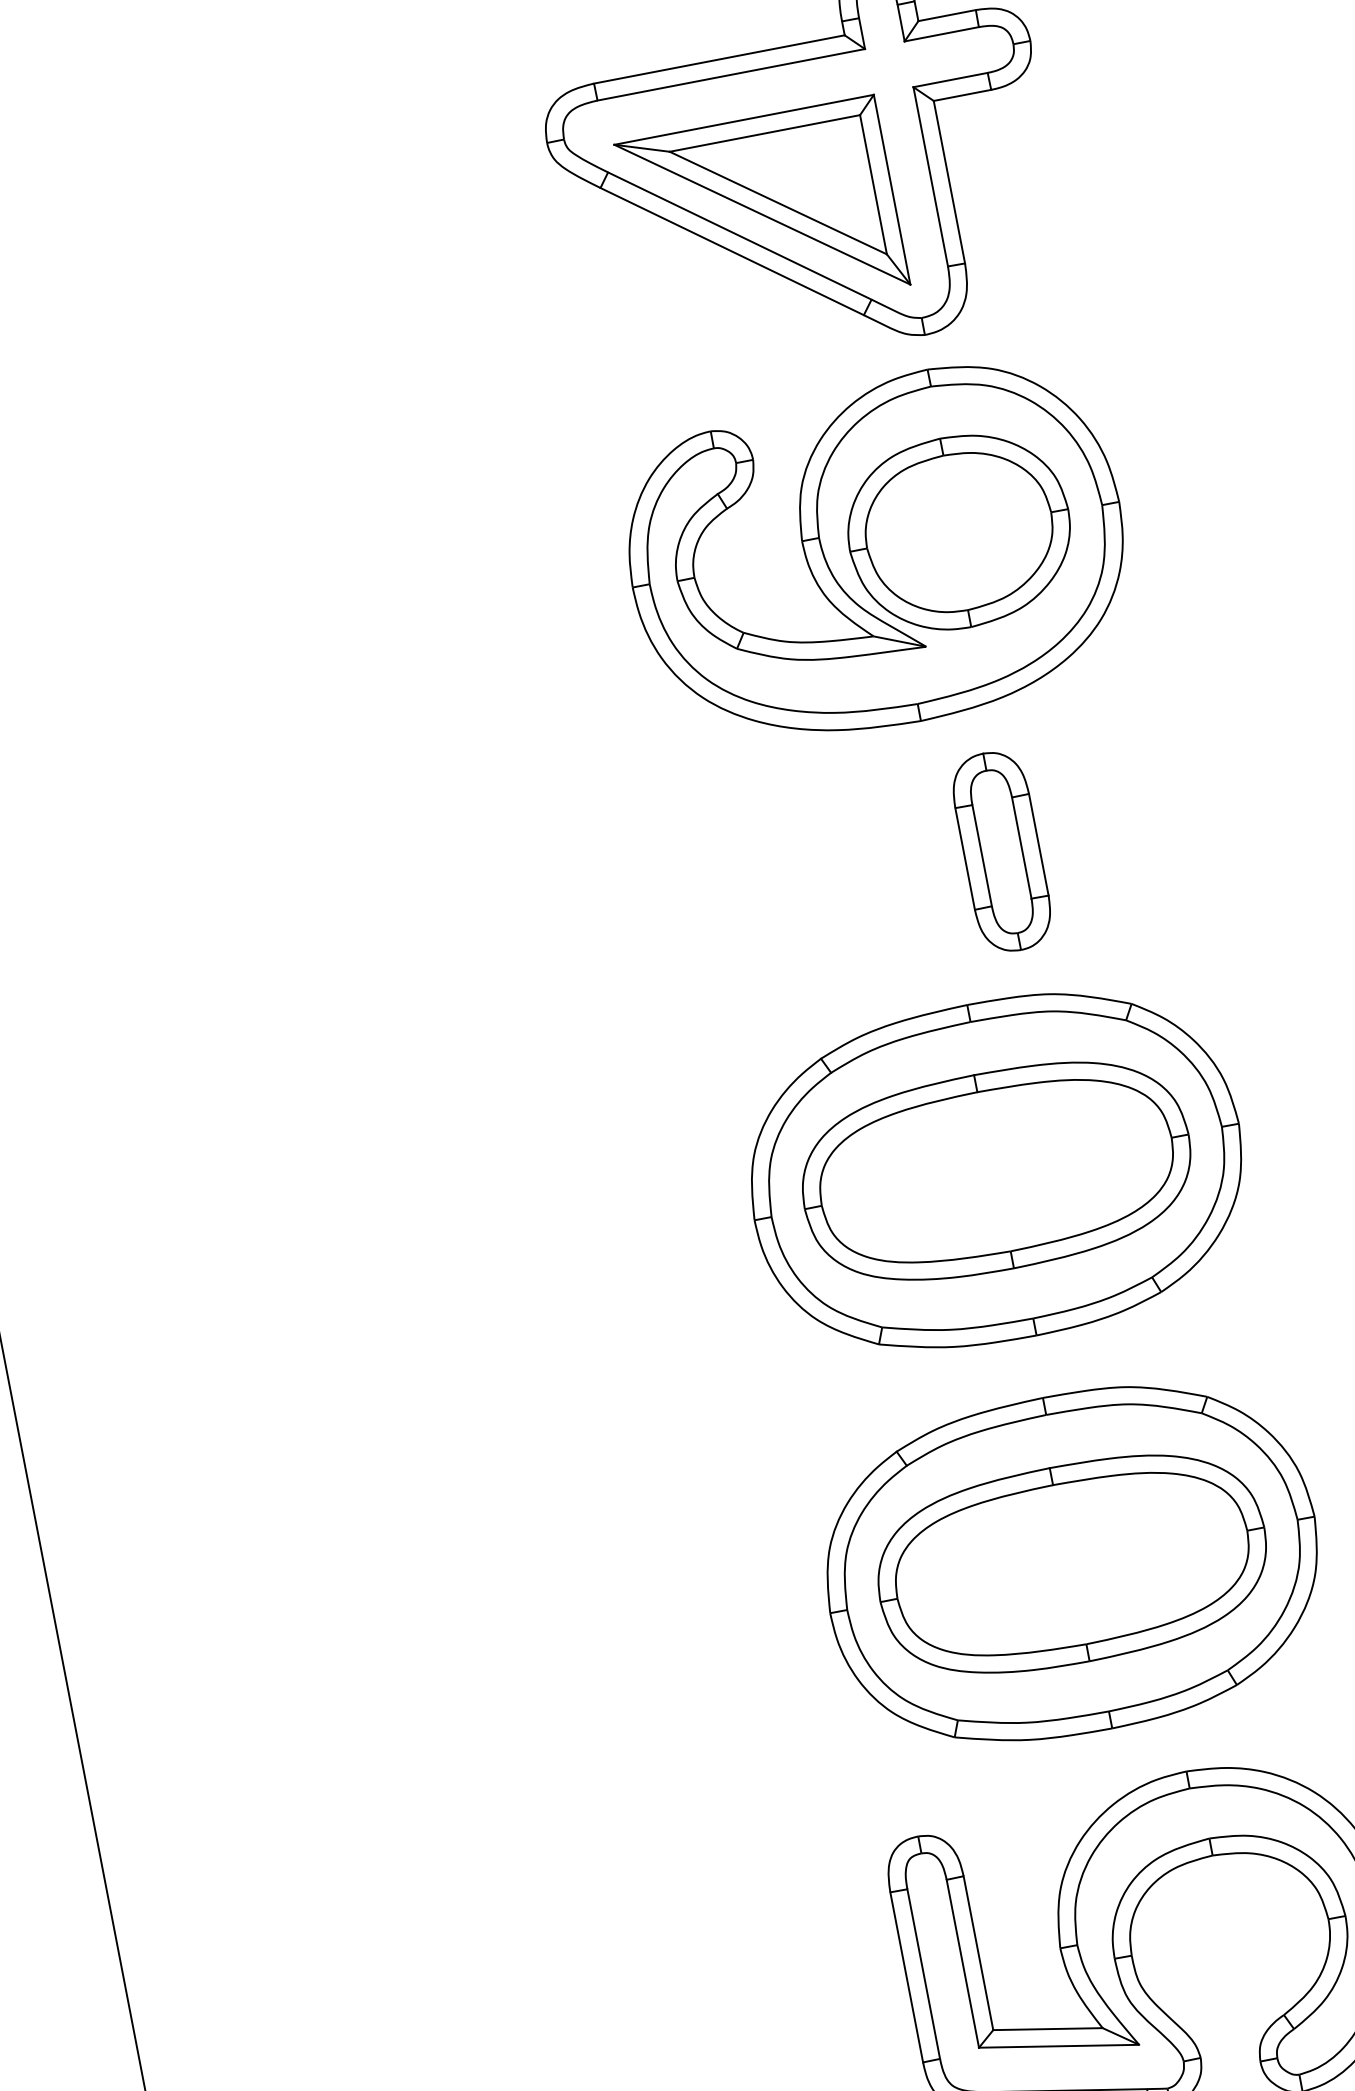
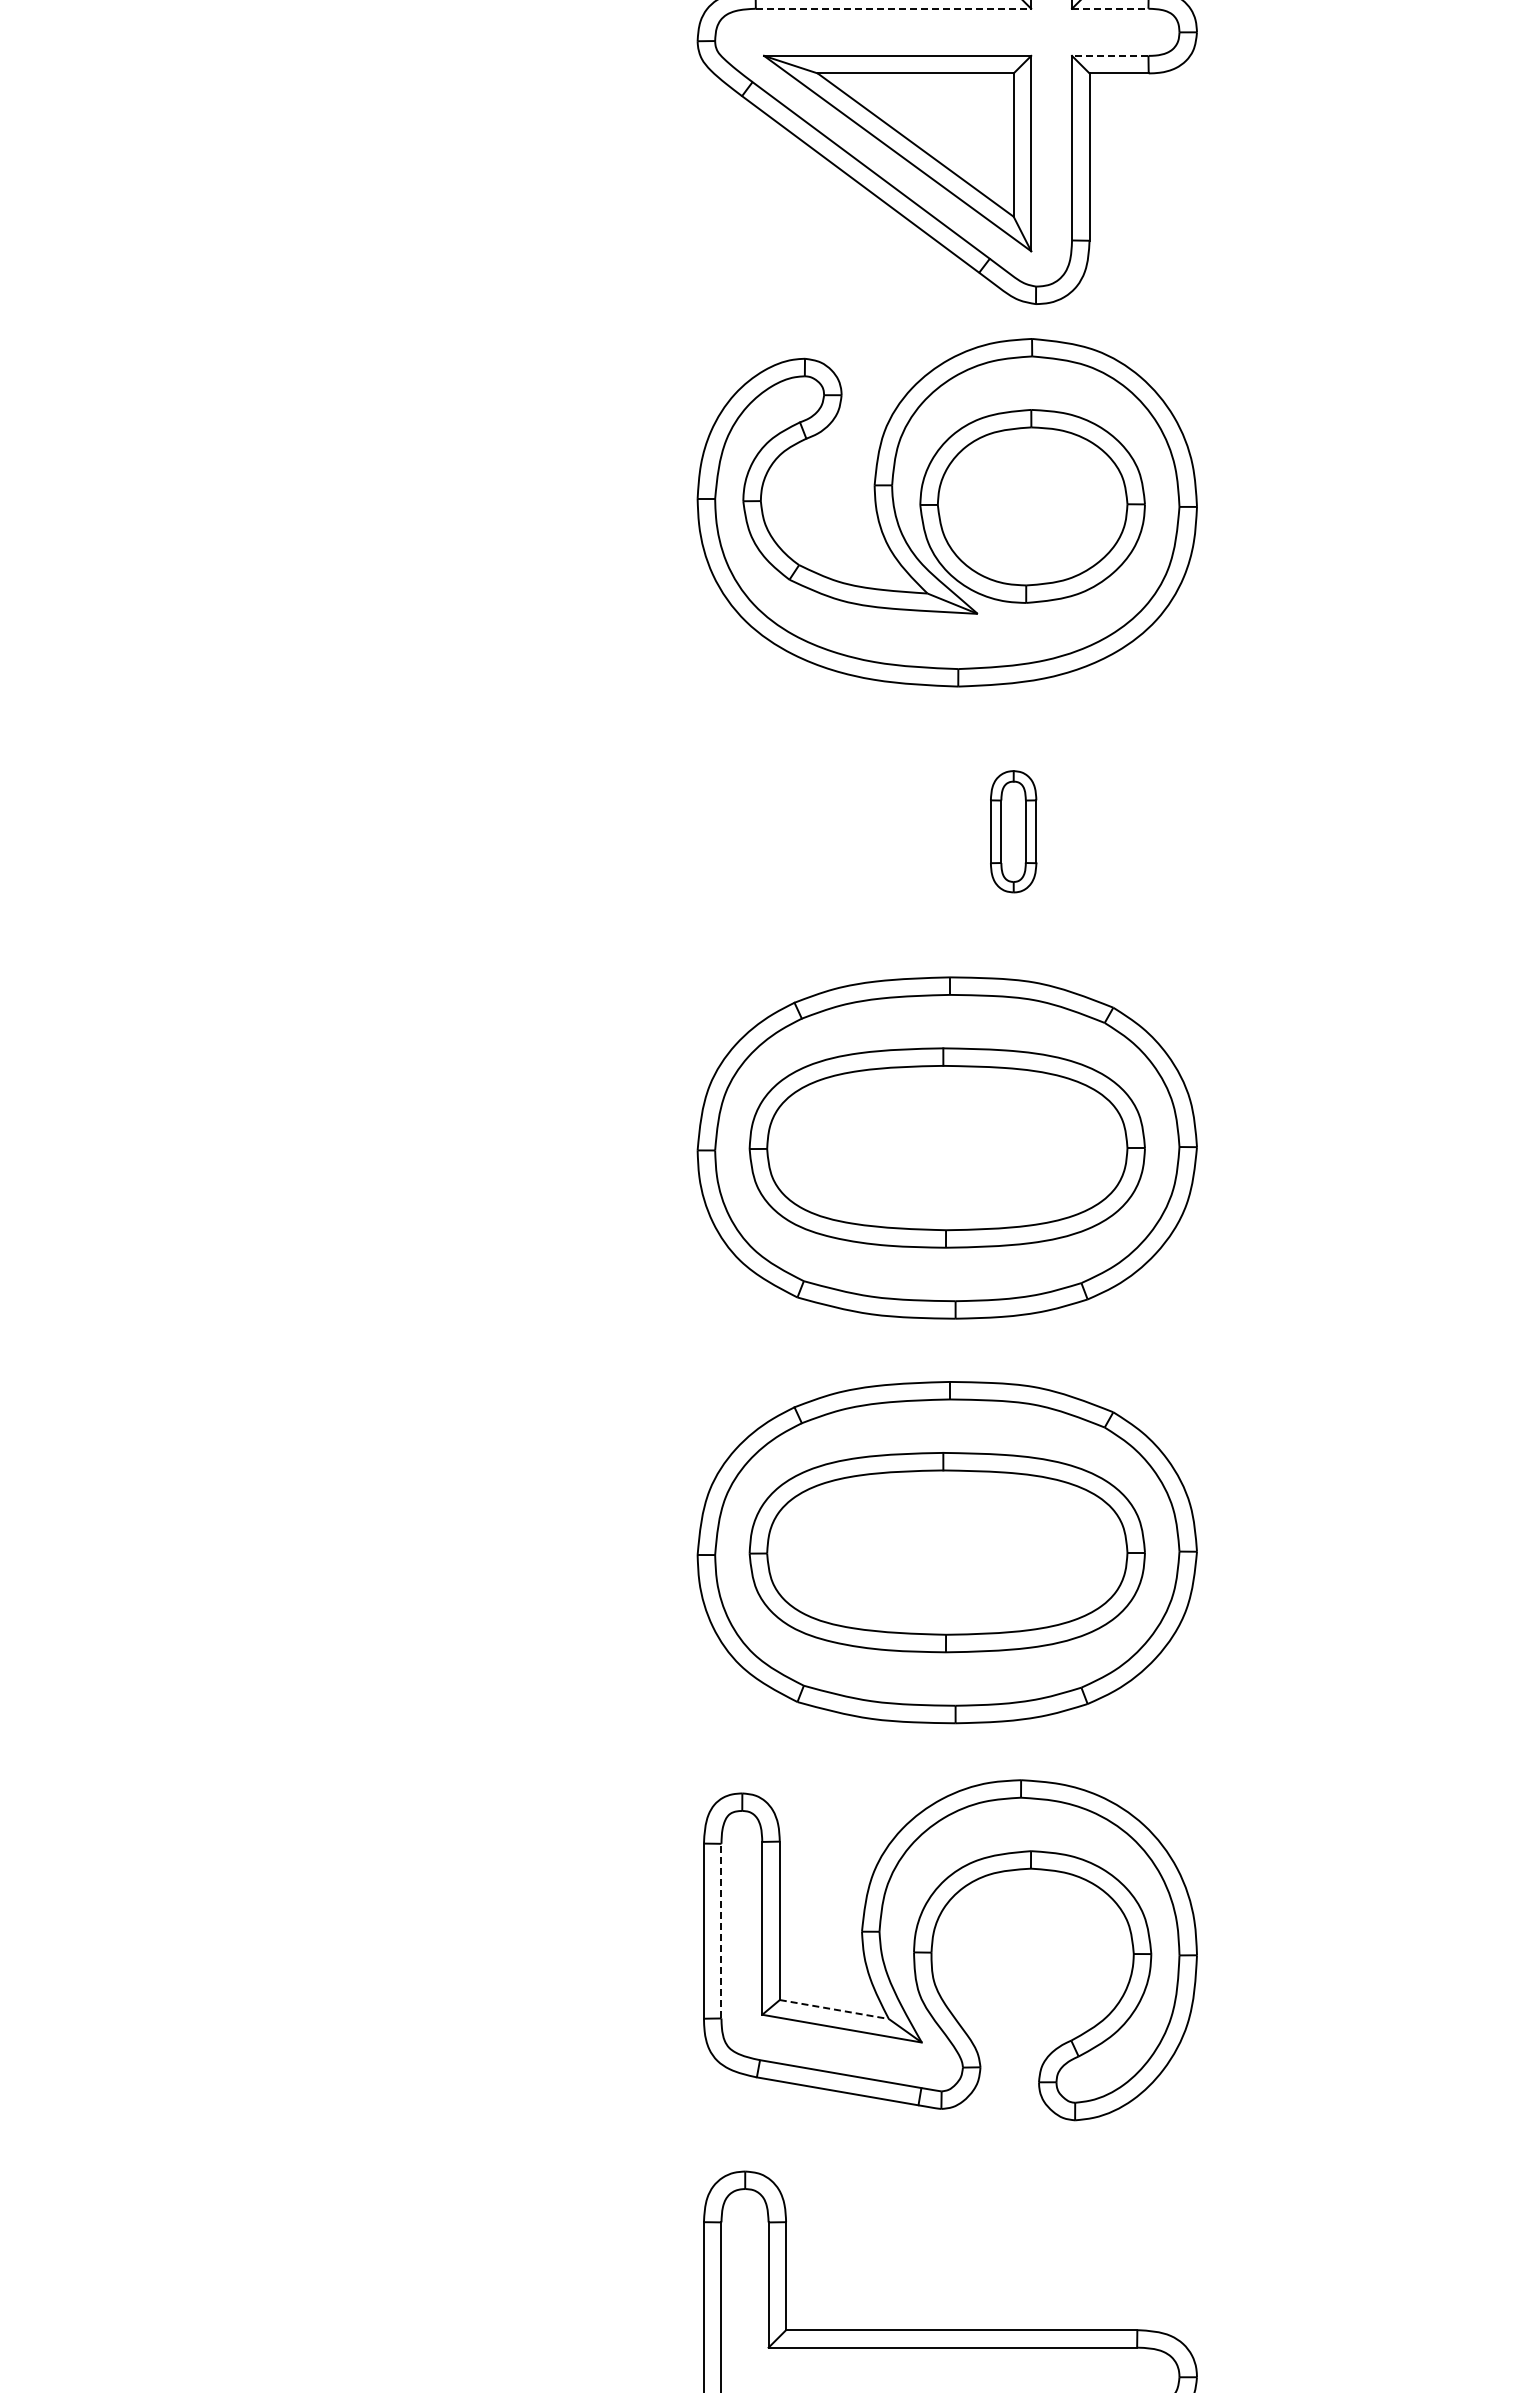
line: (941, 33) -> (1110, 8), solid -> dashed
line: (731, 74) -> (893, 8), solid -> dashed
line: (949, 79) -> (1109, 55), solid -> dashed
part: (1001, 851) -> (1013, 831), size x0.6
line: (923, 1973) -> (721, 1930), solid -> dashed
line: (1048, 2029) -> (834, 2009), solid -> dashed

